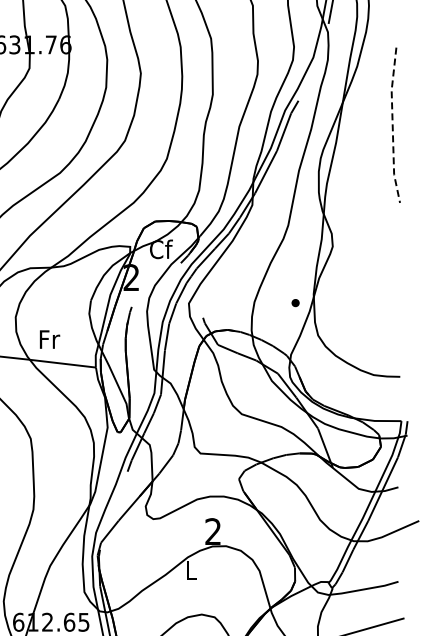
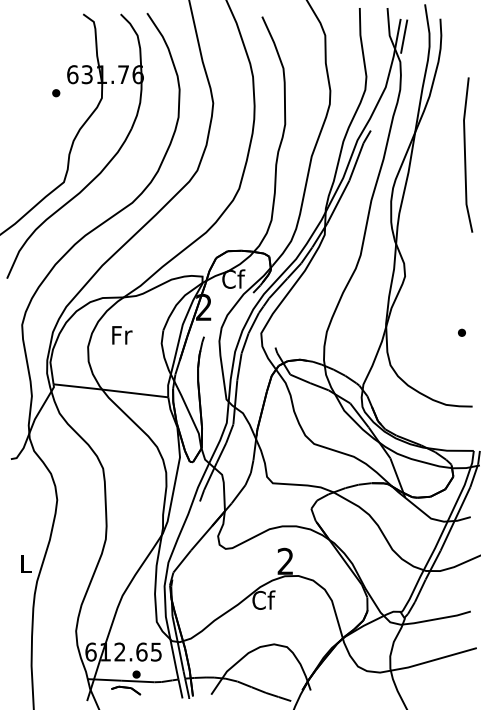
line: (393, 124) -> (465, 154), dashed -> solid
part: (295, 302) -> (461, 332), moved
text: (50, 339) -> (122, 335), moved
text: (191, 569) -> (263, 599), L -> Cf

